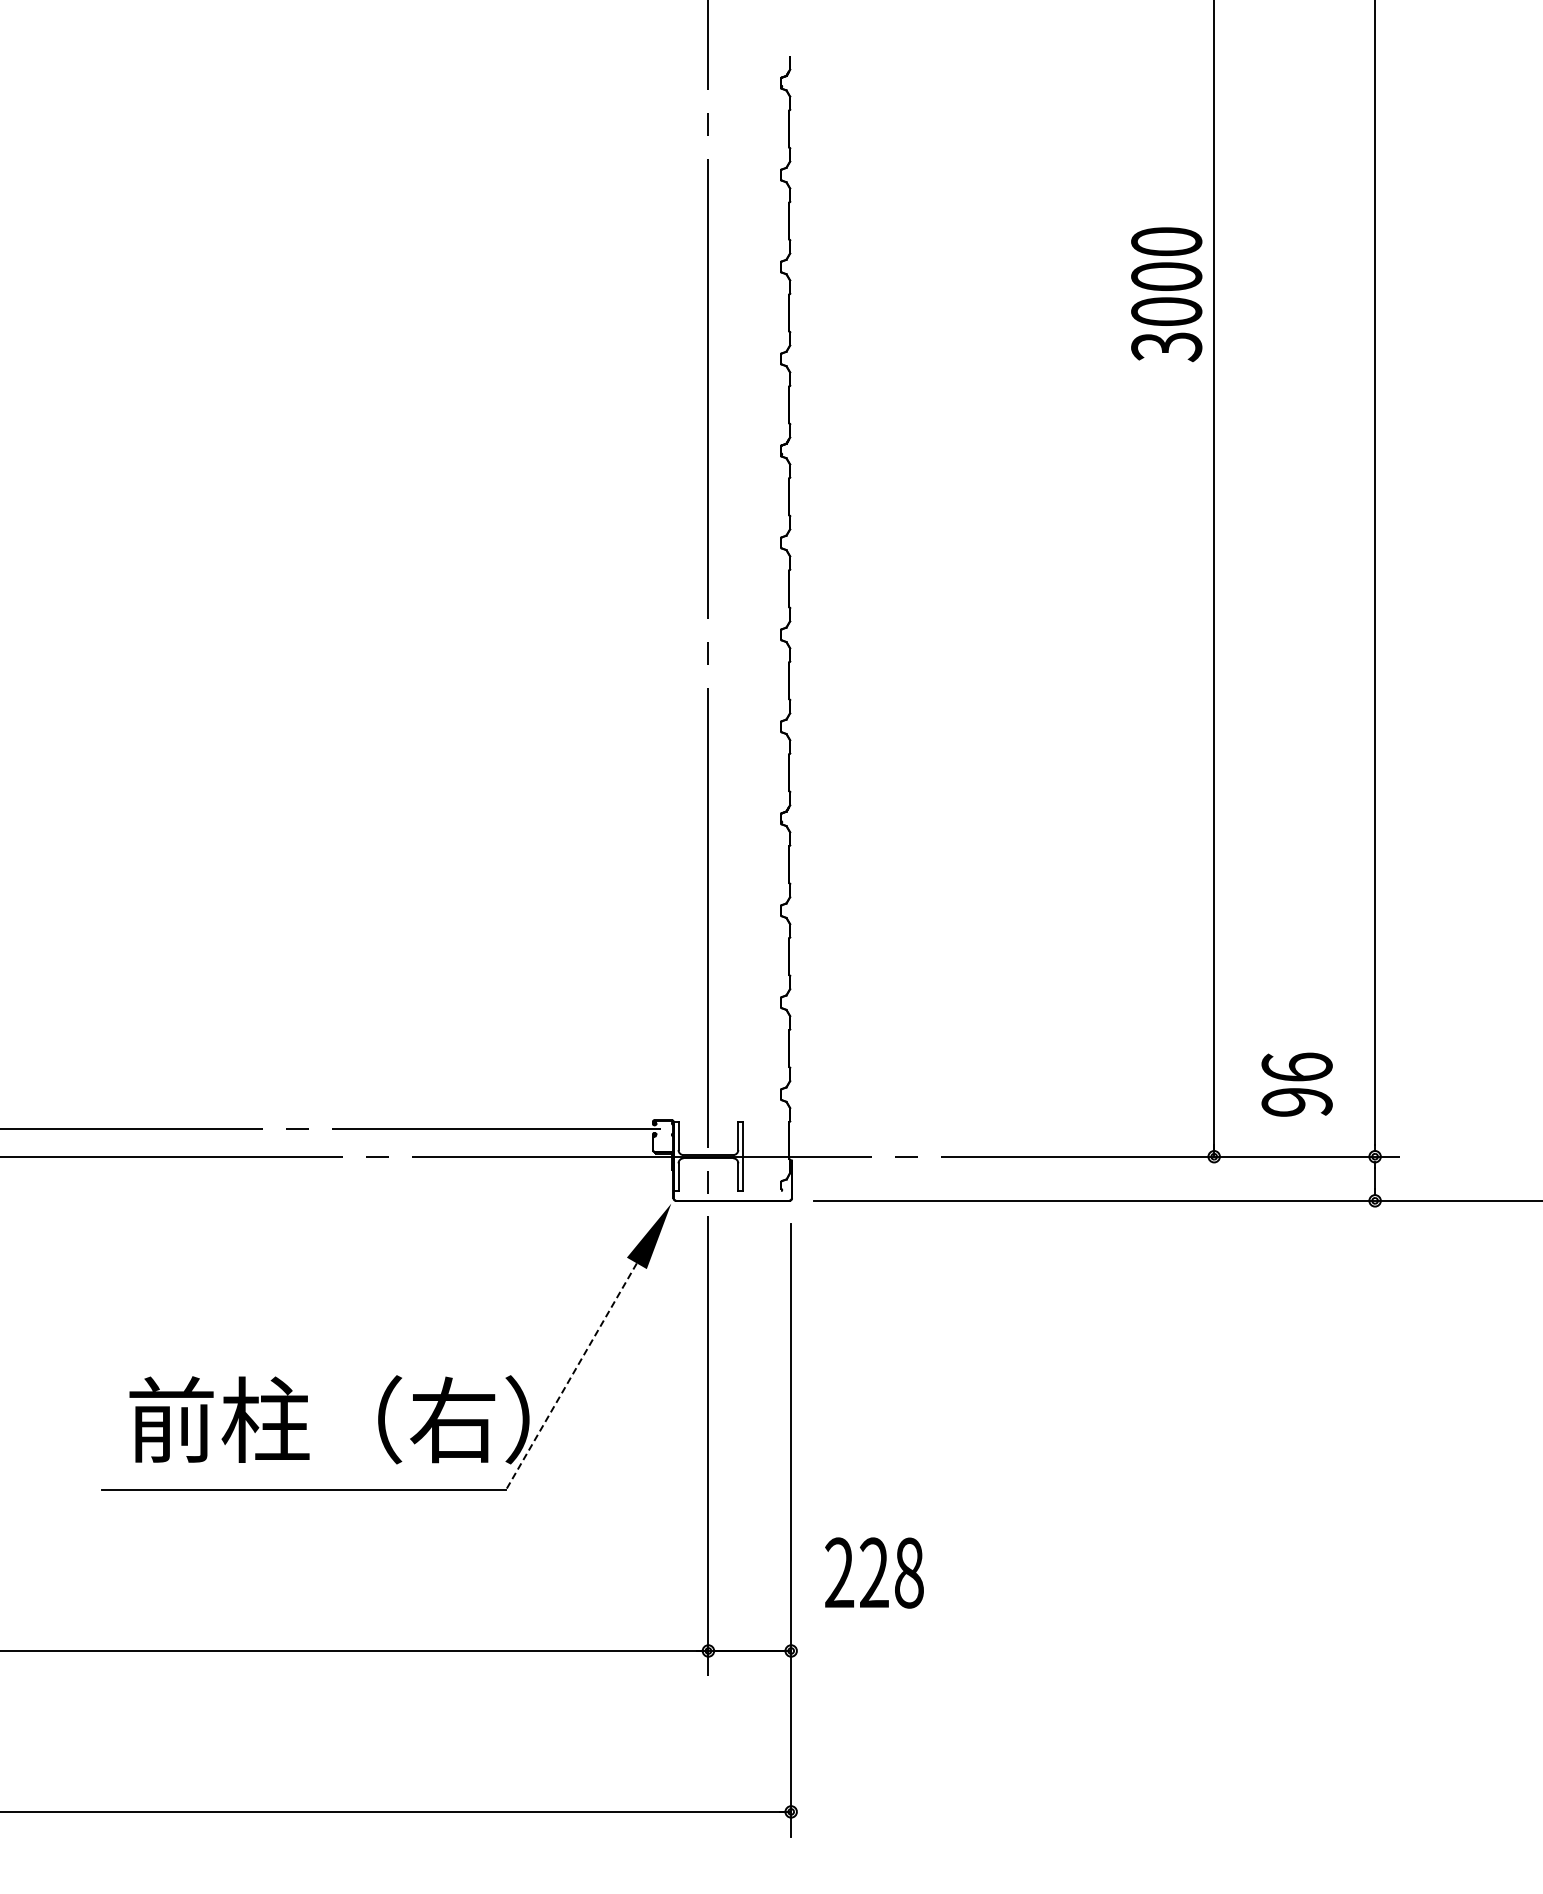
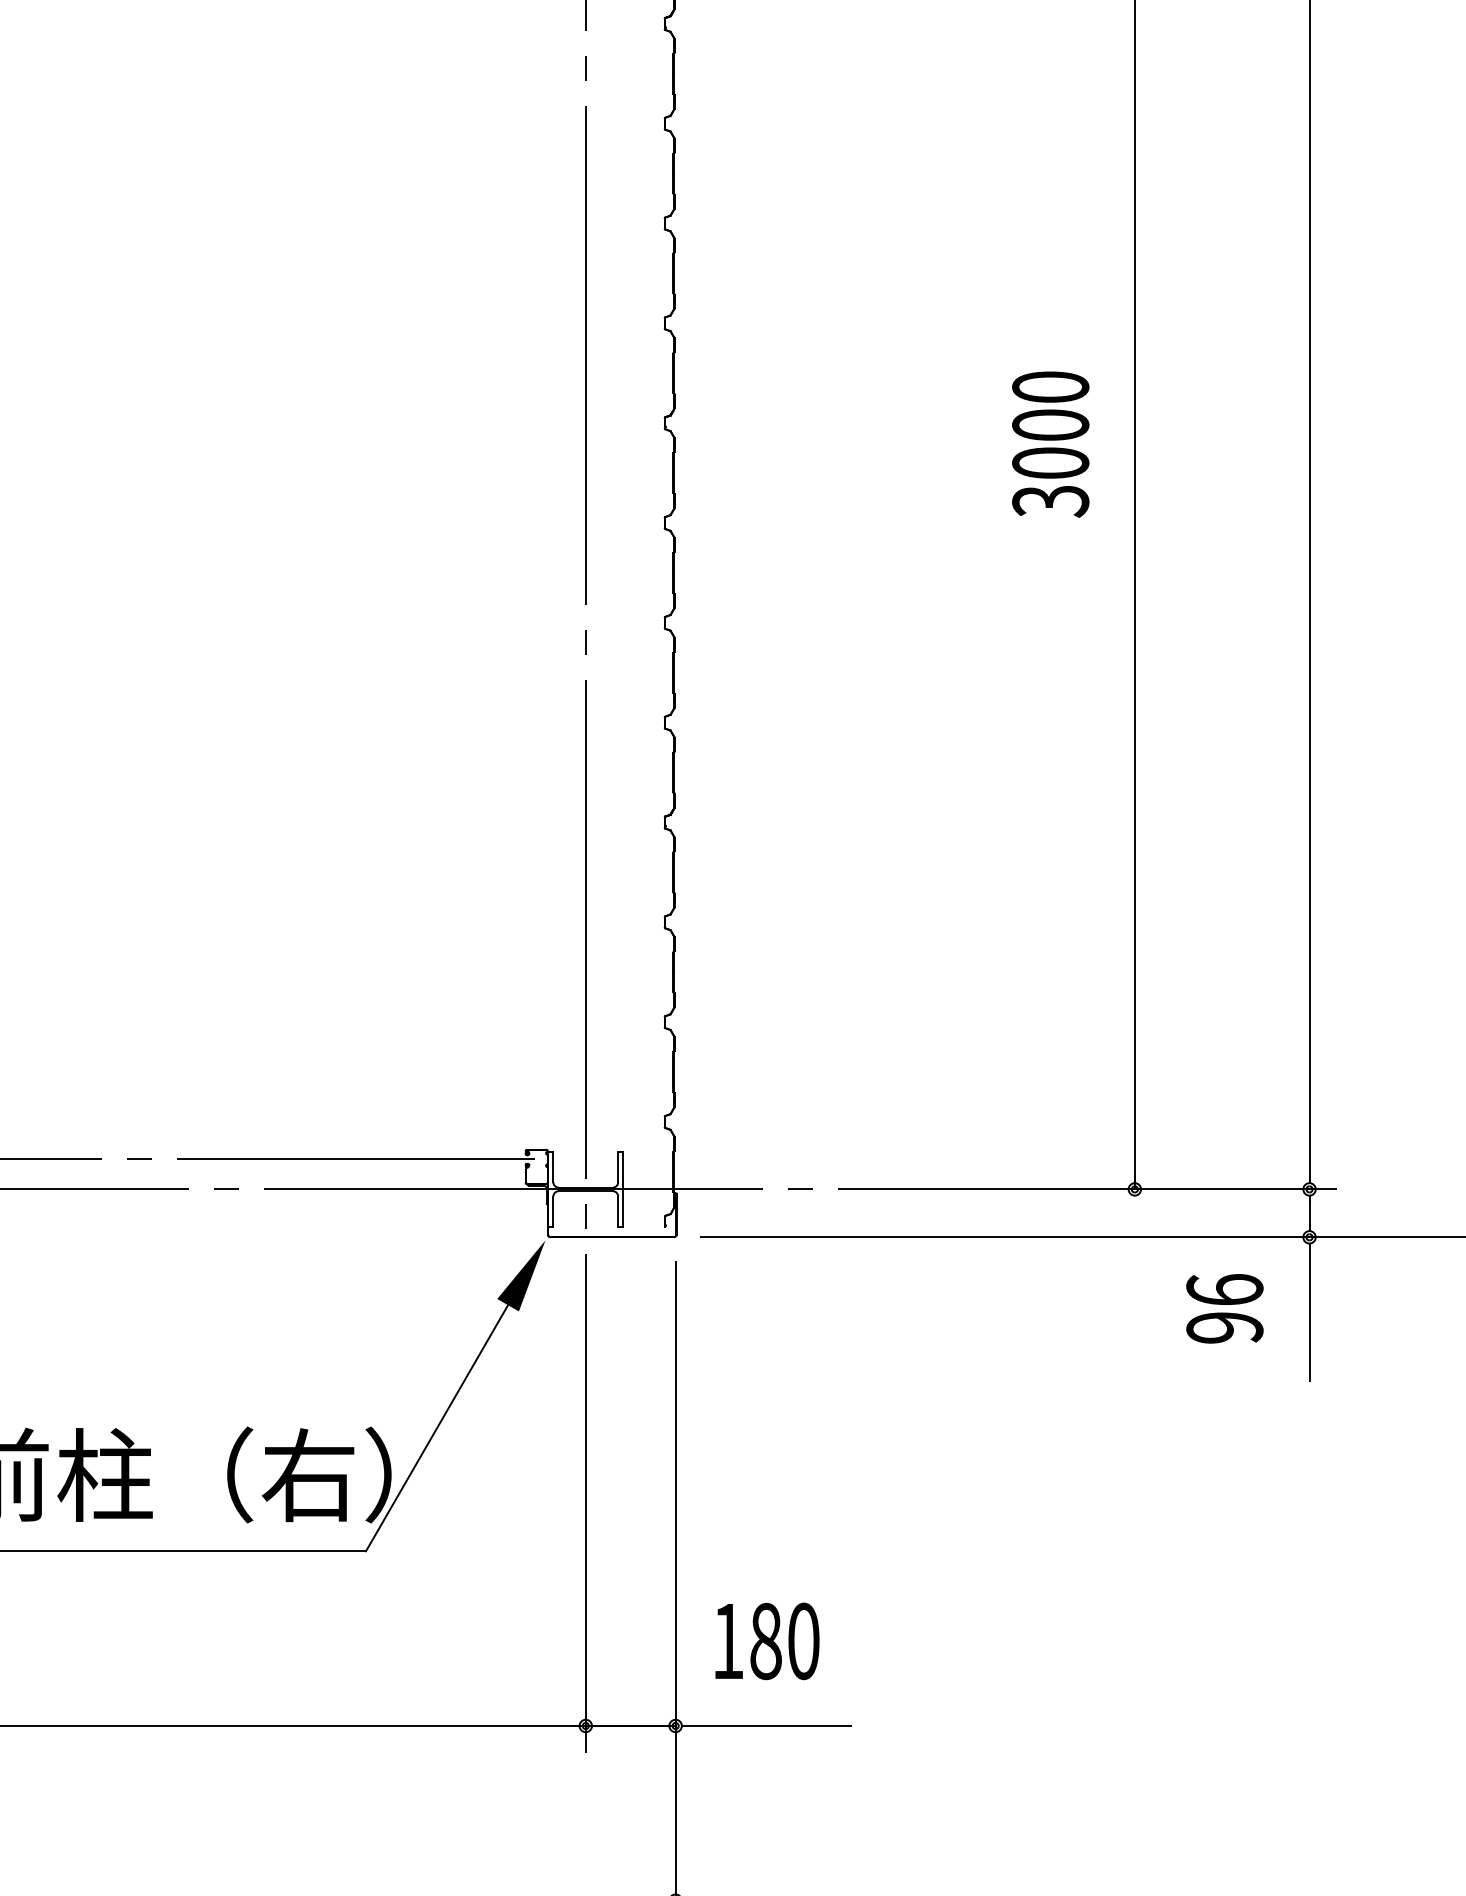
text: (1166, 294) -> (1050, 444), moved
text: (1296, 1084) -> (1224, 1308), moved
line: (1375, 1269) -> (1309, 1311), added
line: (571, 1376) -> (437, 1427), dashed -> solid
text: (874, 1572) -> (766, 1640), 228 -> 180
line: (874, 1650) -> (766, 1725), added

